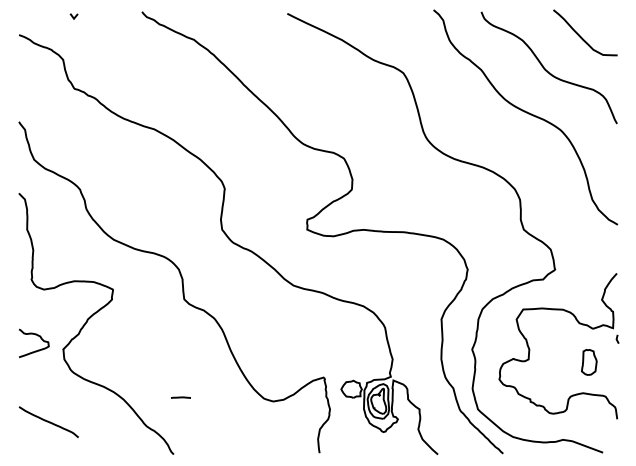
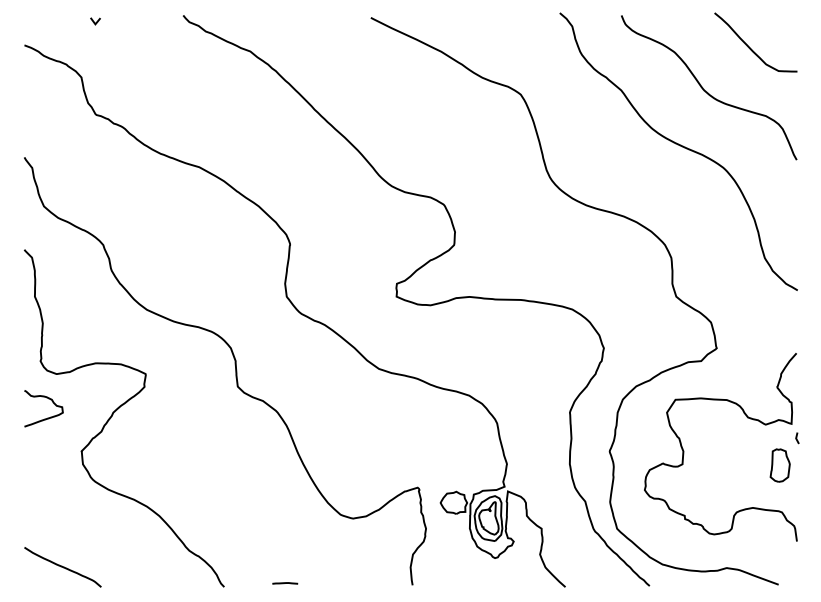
curve: (35, 350) -> (45, 417), moved
part: (589, 362) -> (780, 465), moved
line: (180, 397) -> (284, 583), moved
curve: (48, 421) -> (62, 566), moved

